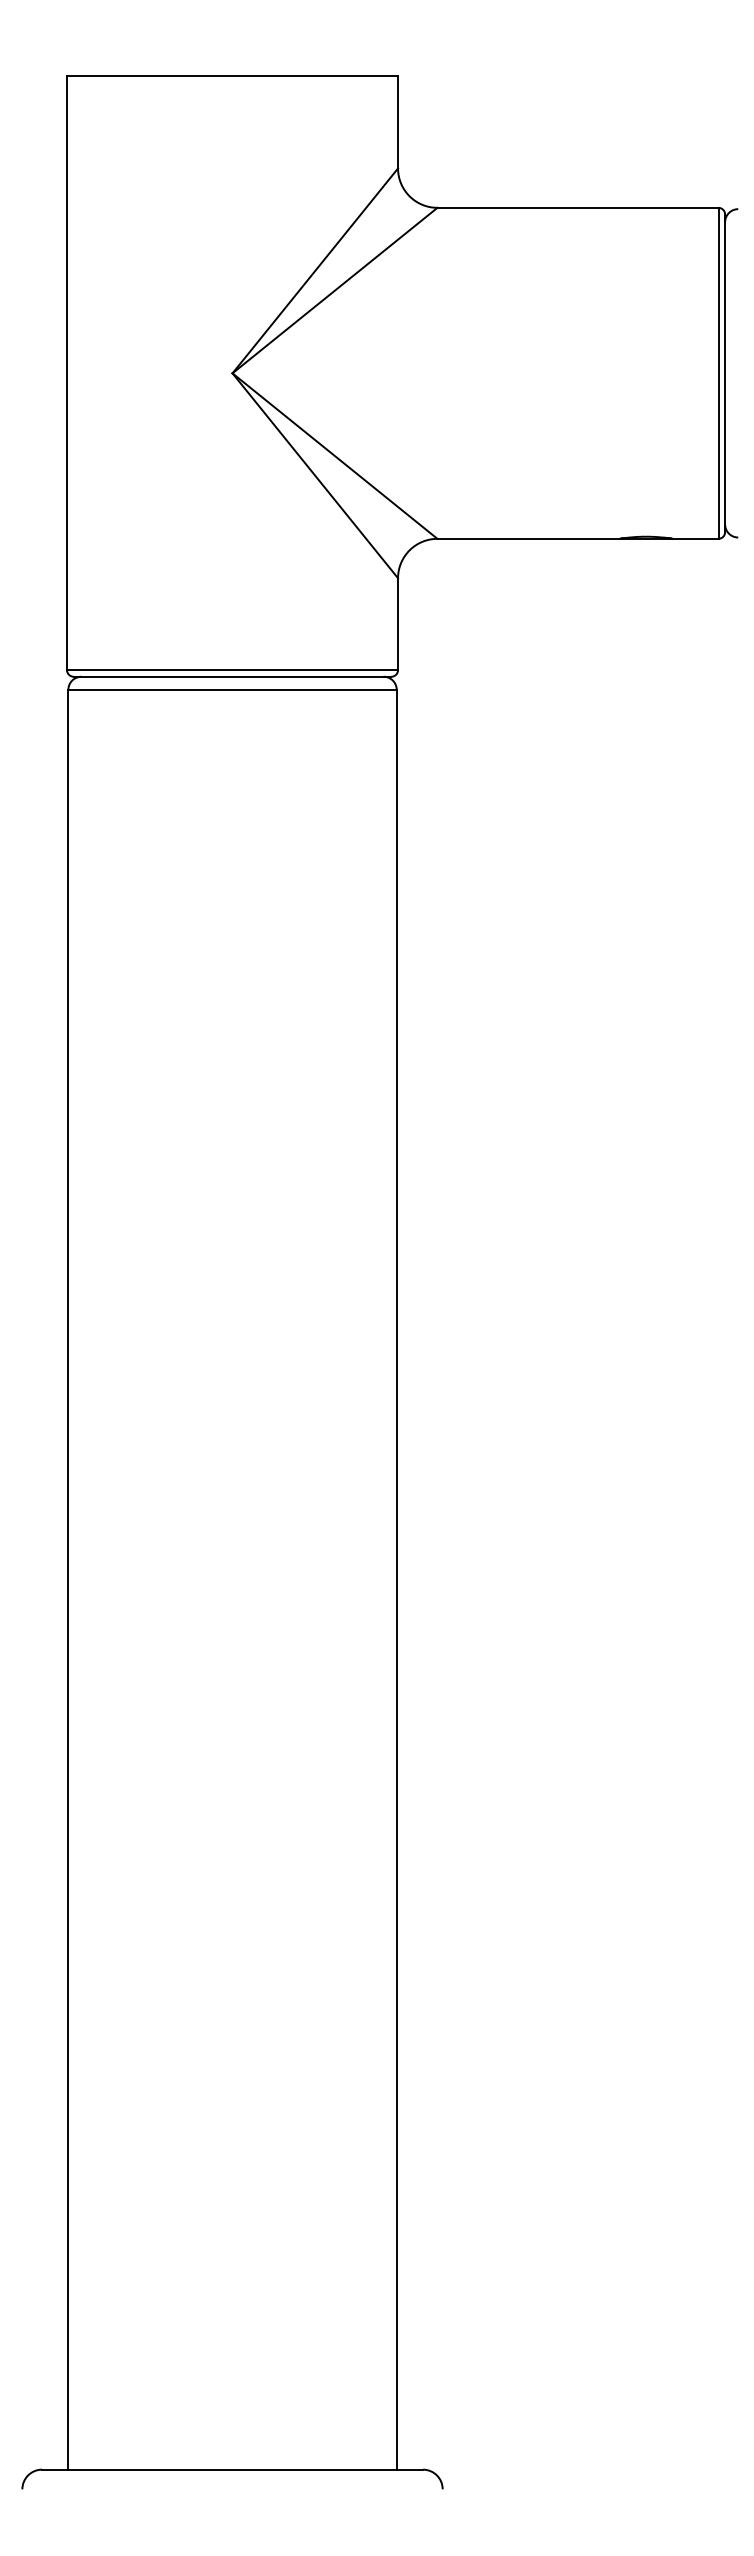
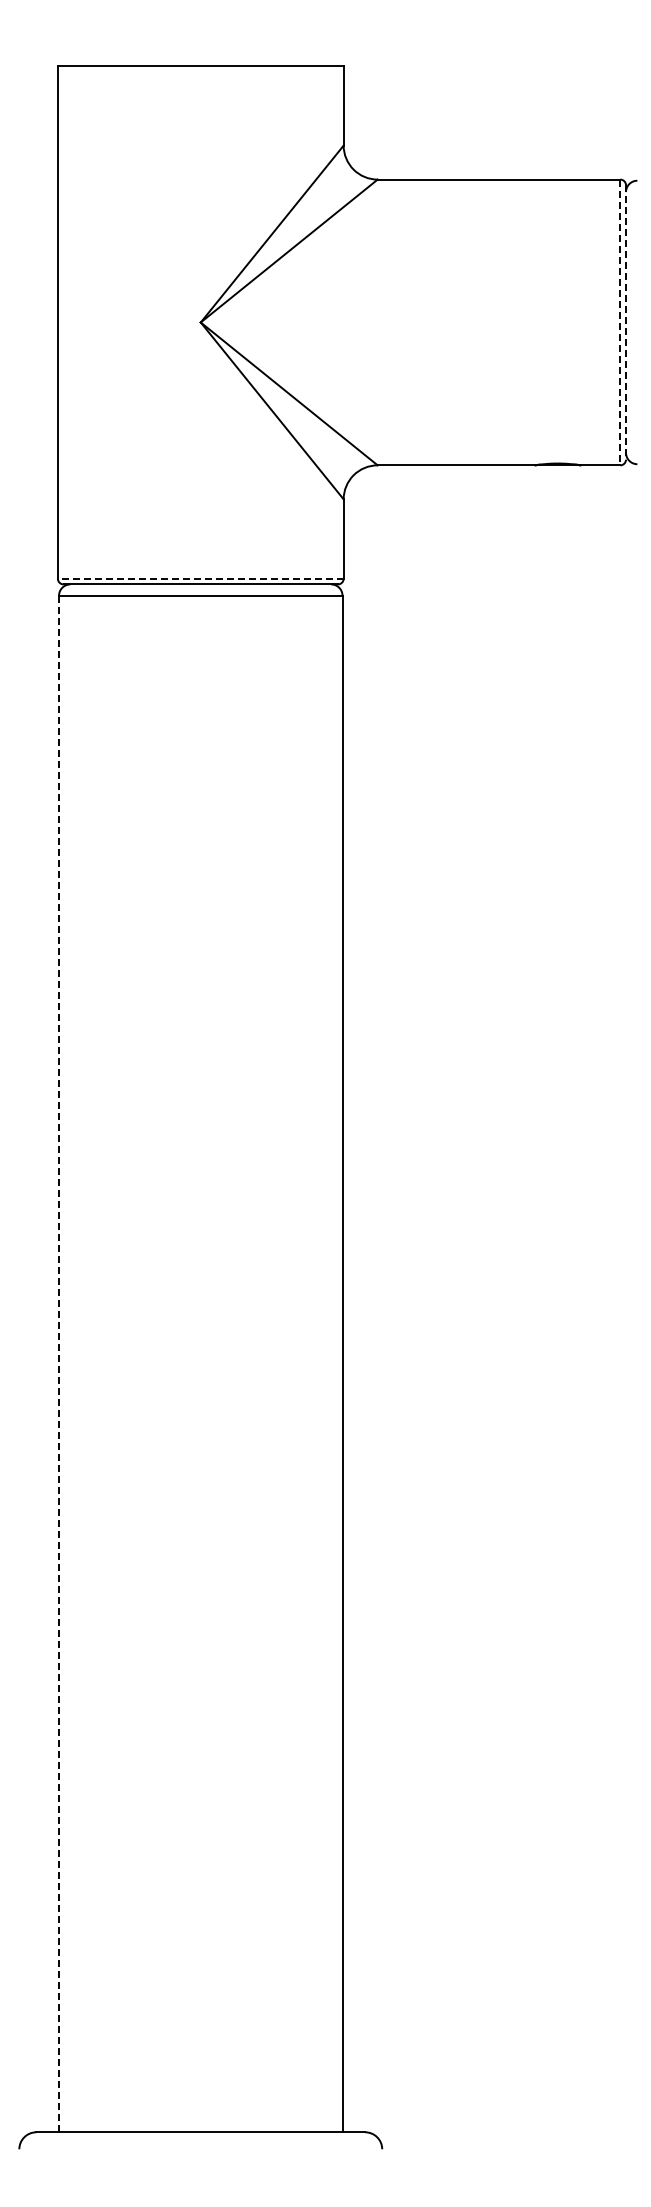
line: (718, 373) -> (620, 322), solid -> dashed
line: (725, 373) -> (626, 322), solid -> dashed
line: (232, 669) -> (200, 578), solid -> dashed
line: (68, 1580) -> (59, 1364), solid -> dashed

